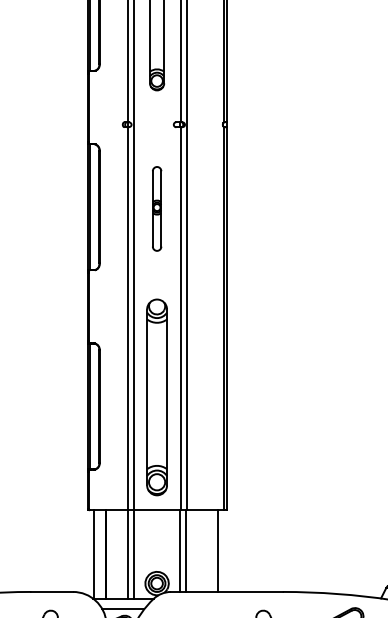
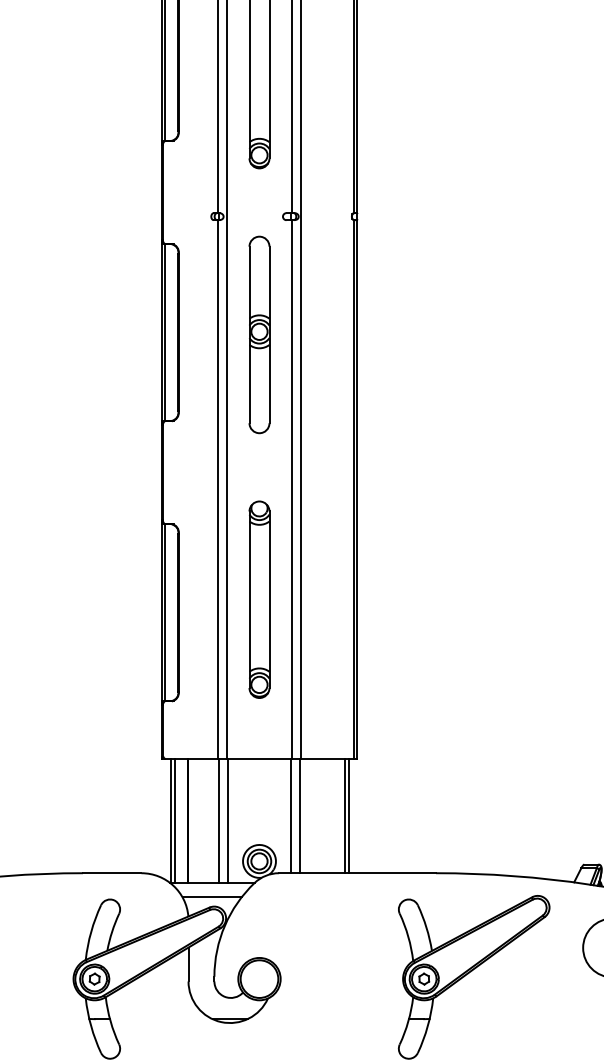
part: (157, 208) -> (259, 334), size x1.67
part: (157, 397) -> (259, 599), size x0.71
line: (220, 550) -> (348, 815), added
line: (96, 554) -> (174, 820), added

